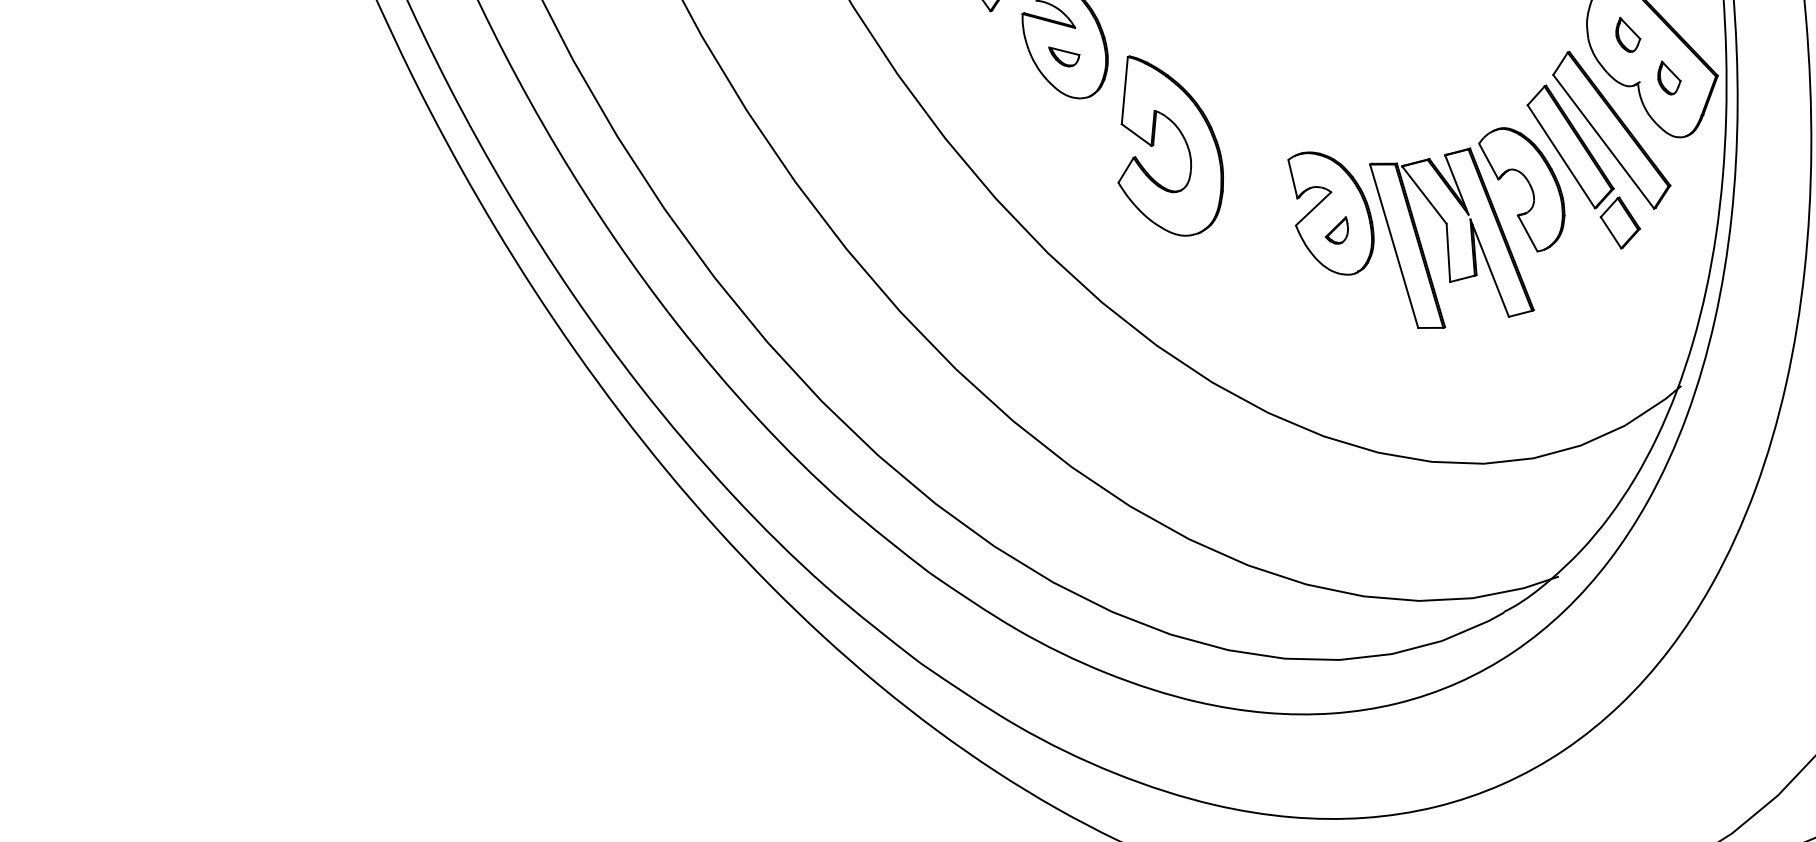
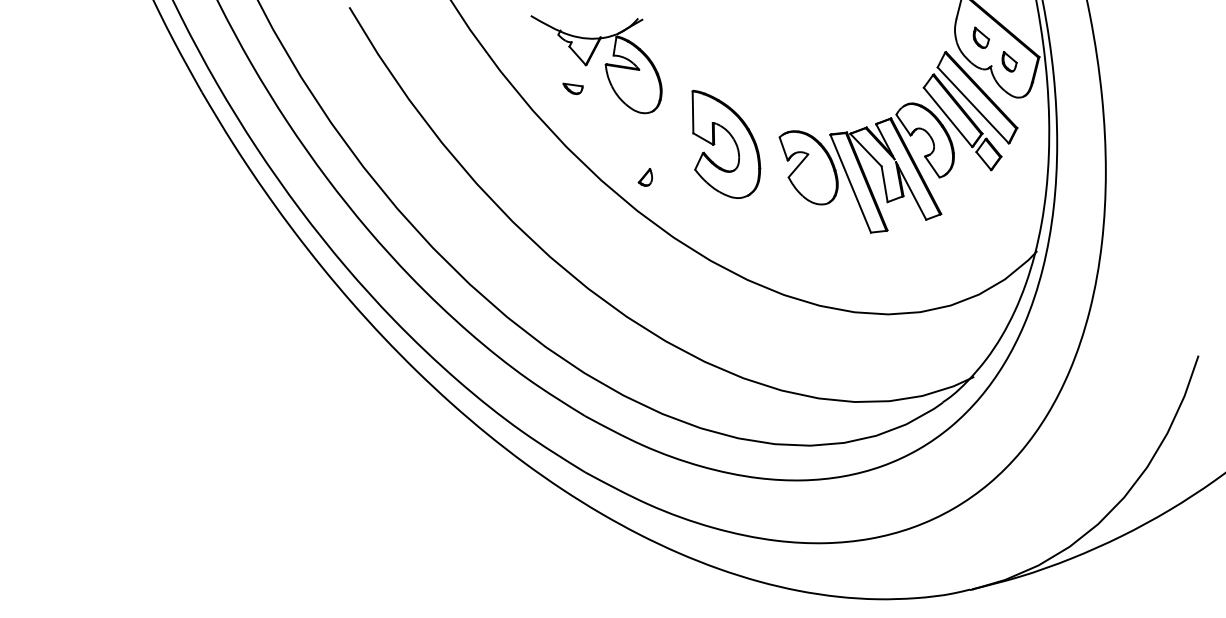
part: (1062, 56) -> (572, 88), moved
part: (1183, 140) -> (732, 139), moved
part: (1337, 230) -> (645, 177), moved

